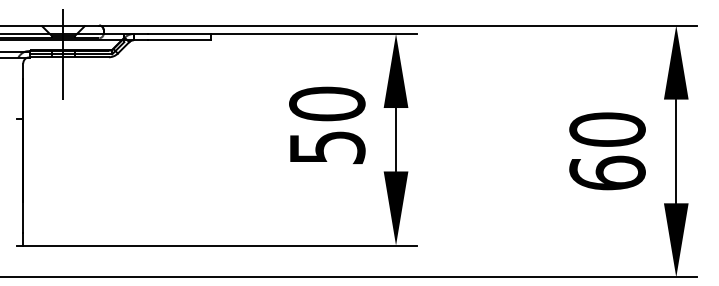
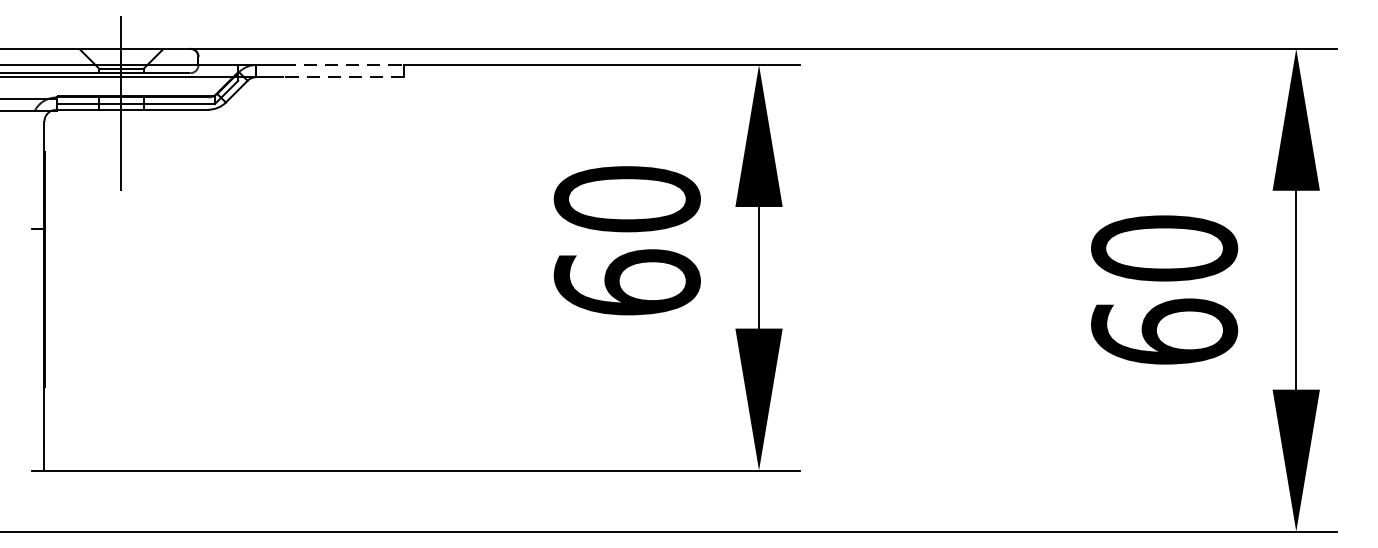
line: (179, 34) -> (343, 66), solid -> dashed
line: (179, 40) -> (343, 77), solid -> dashed
text: (327, 147) -> (627, 282), 50 -> 60

